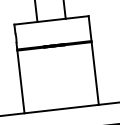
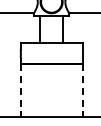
line: (95, 74) -> (82, 91), solid -> dashed
line: (20, 83) -> (20, 91), solid -> dashed

